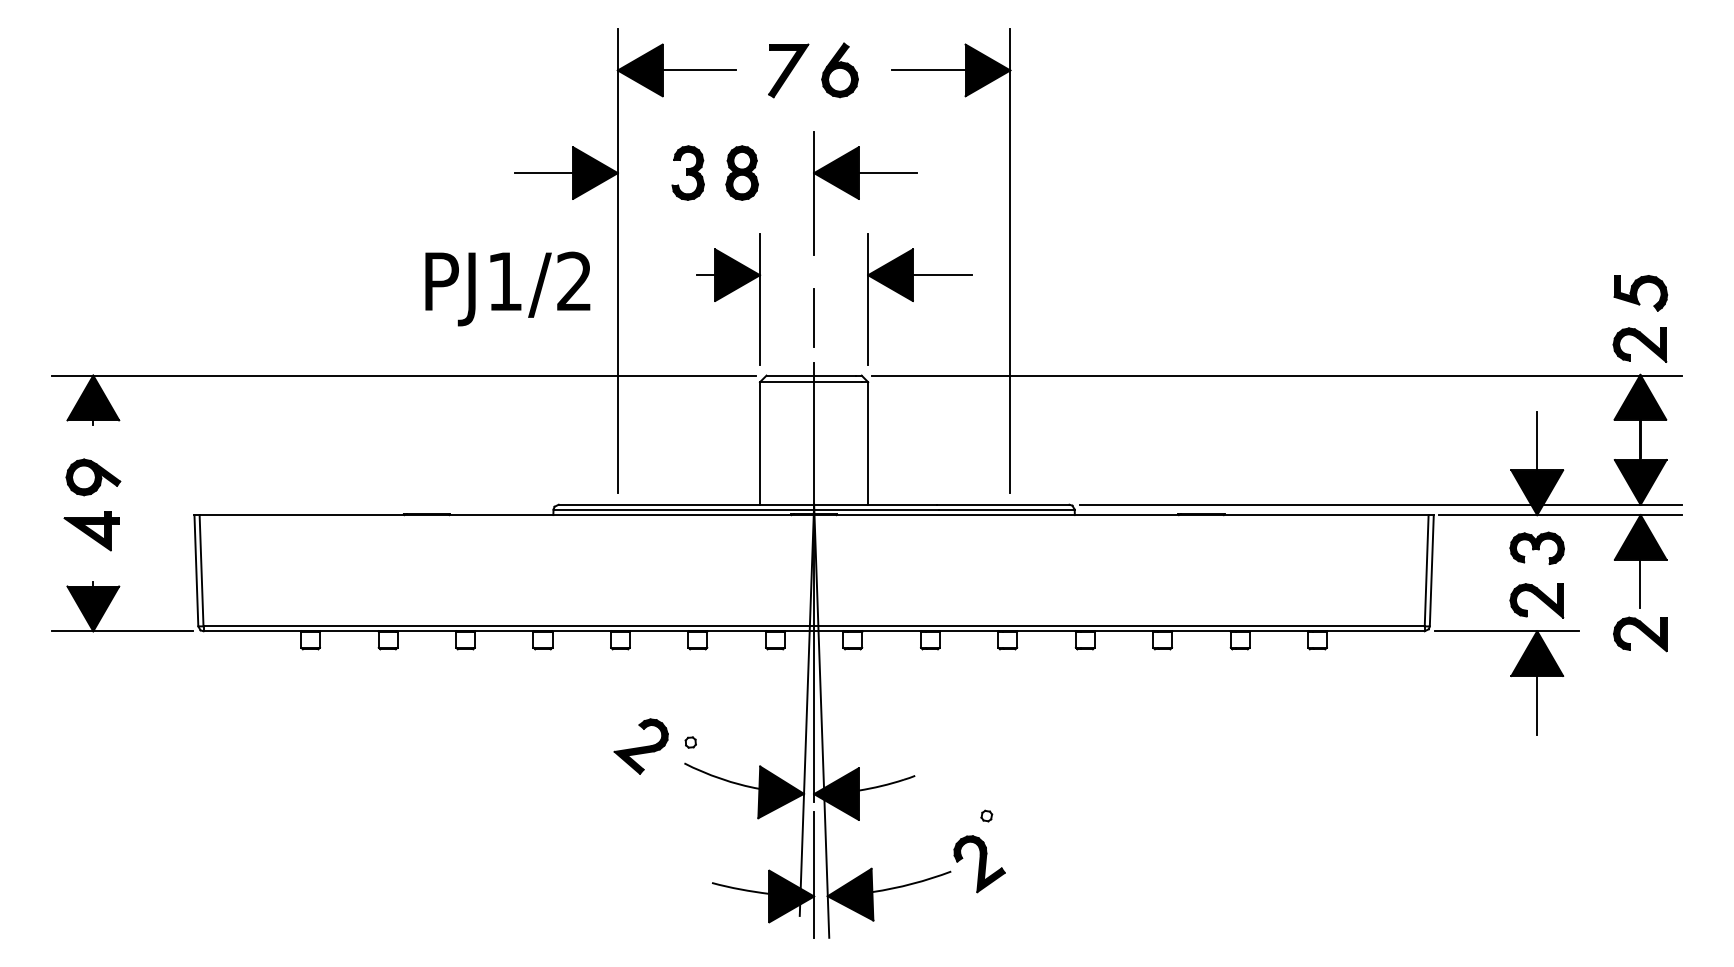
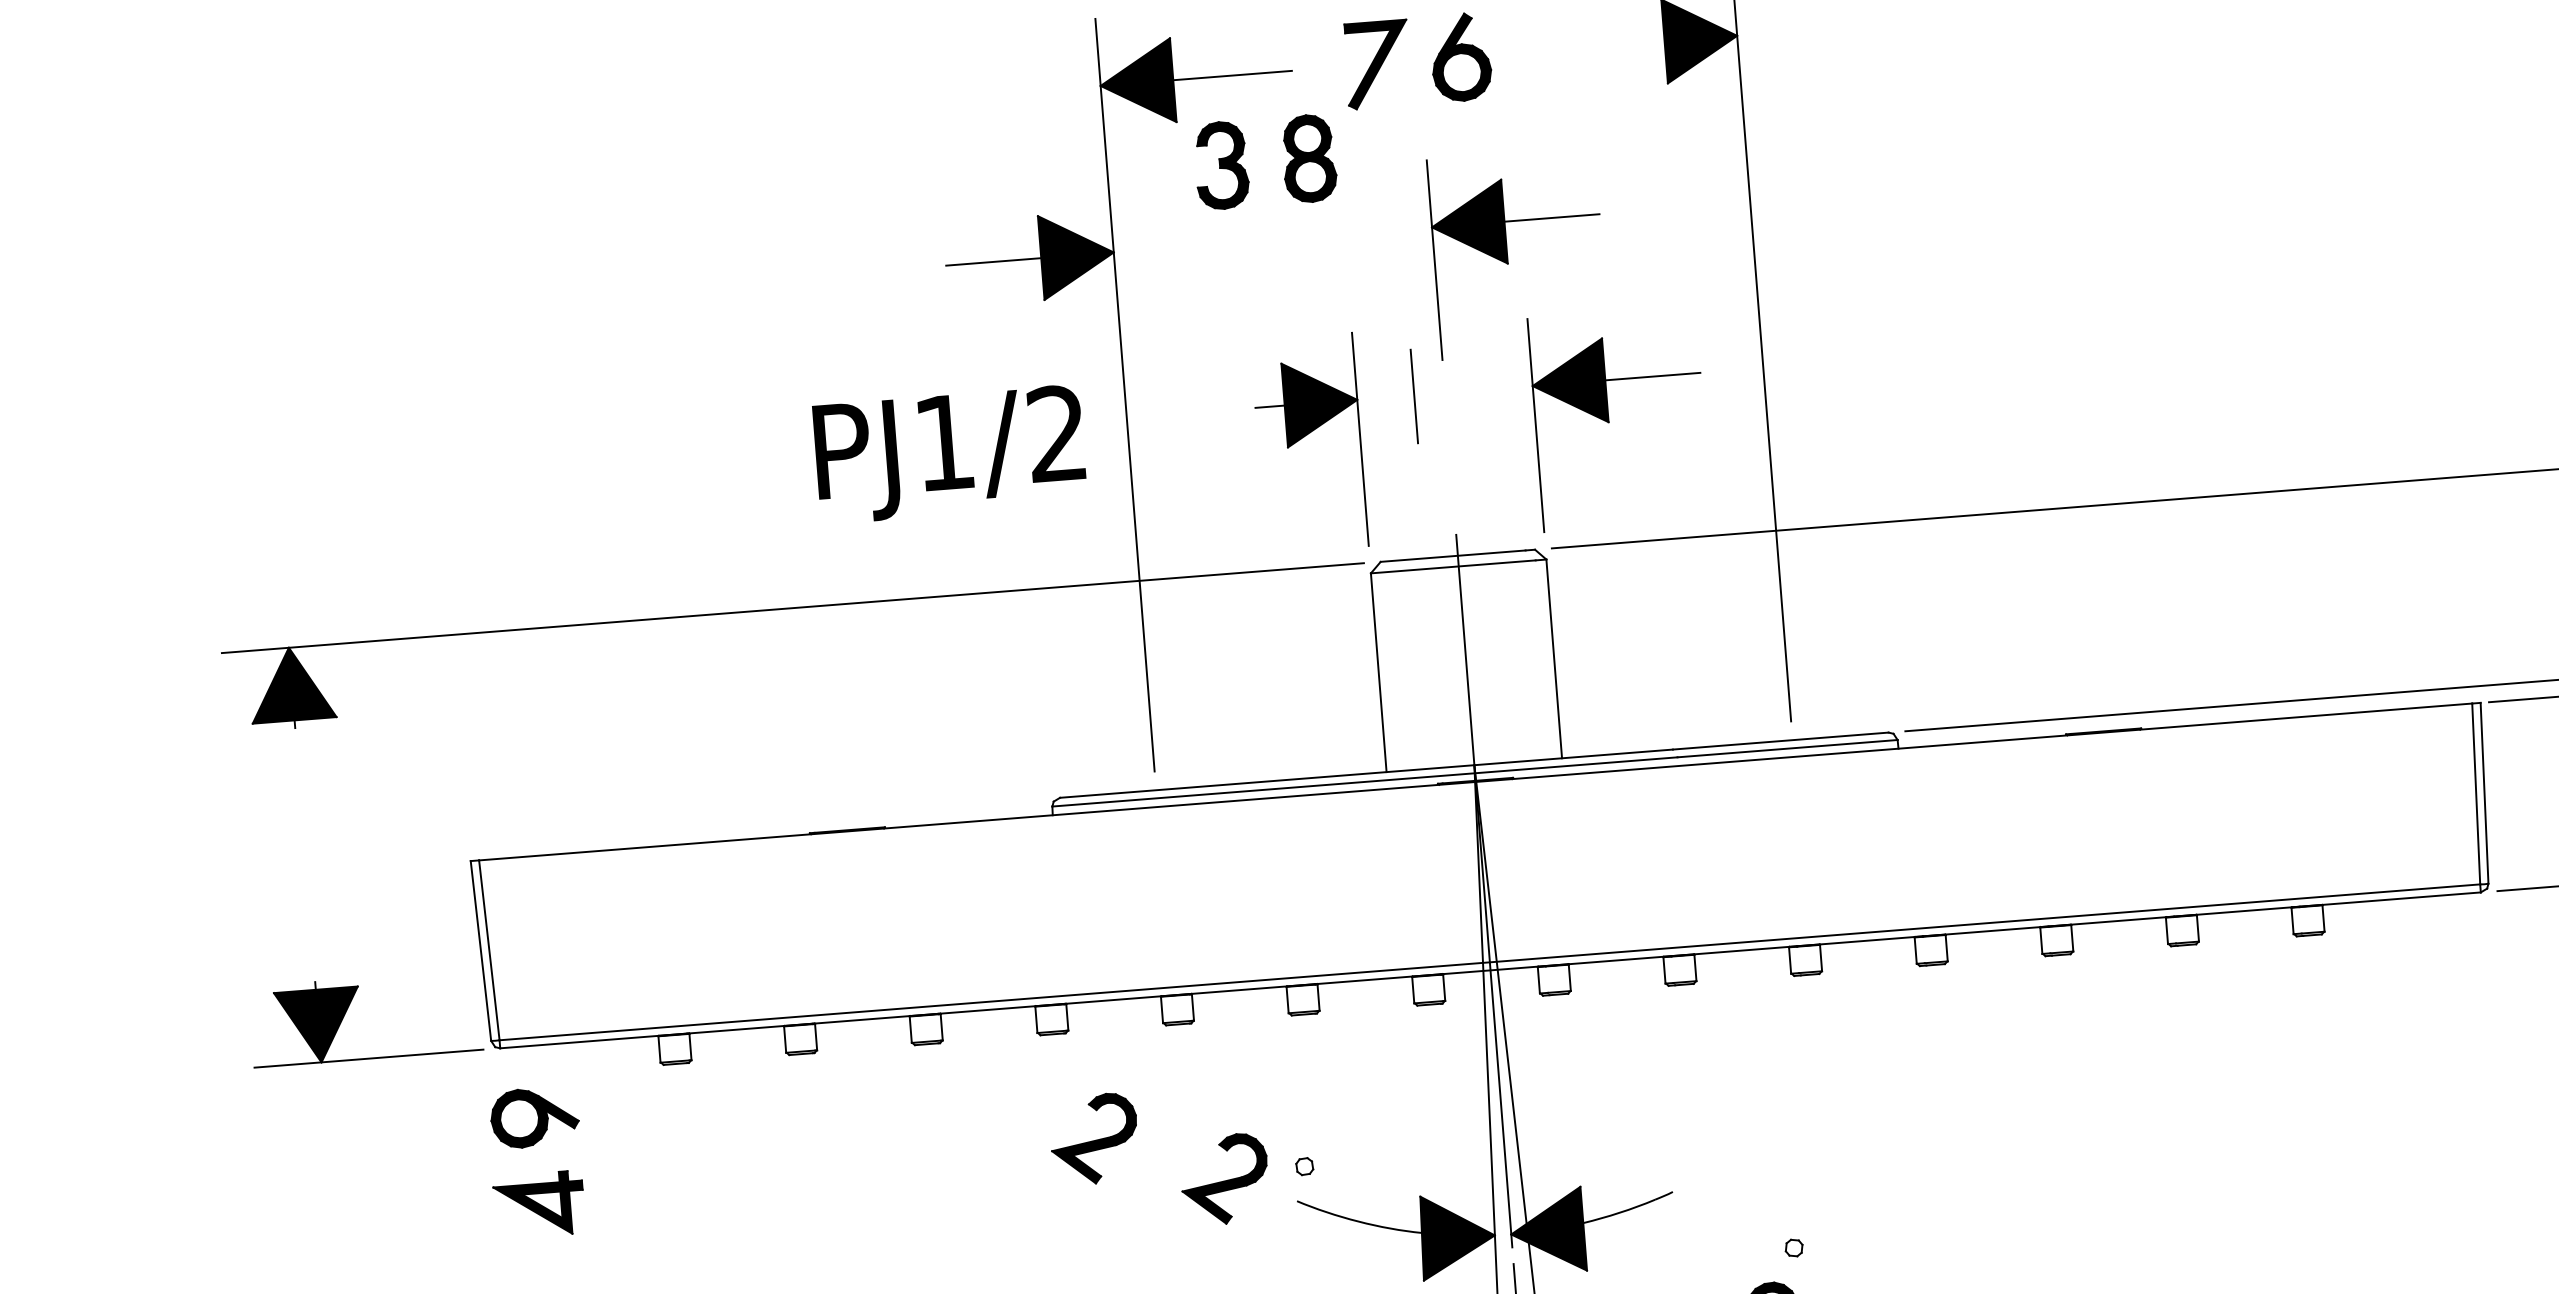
line: (928, 70) -> (1604, 46), removed
part: (703, 177) -> (1247, 170), moved
line: (813, 317) -> (1413, 395), moved
part: (90, 495) -> (532, 1147), moved
part: (562, 715) -> (1093, 1139), added

